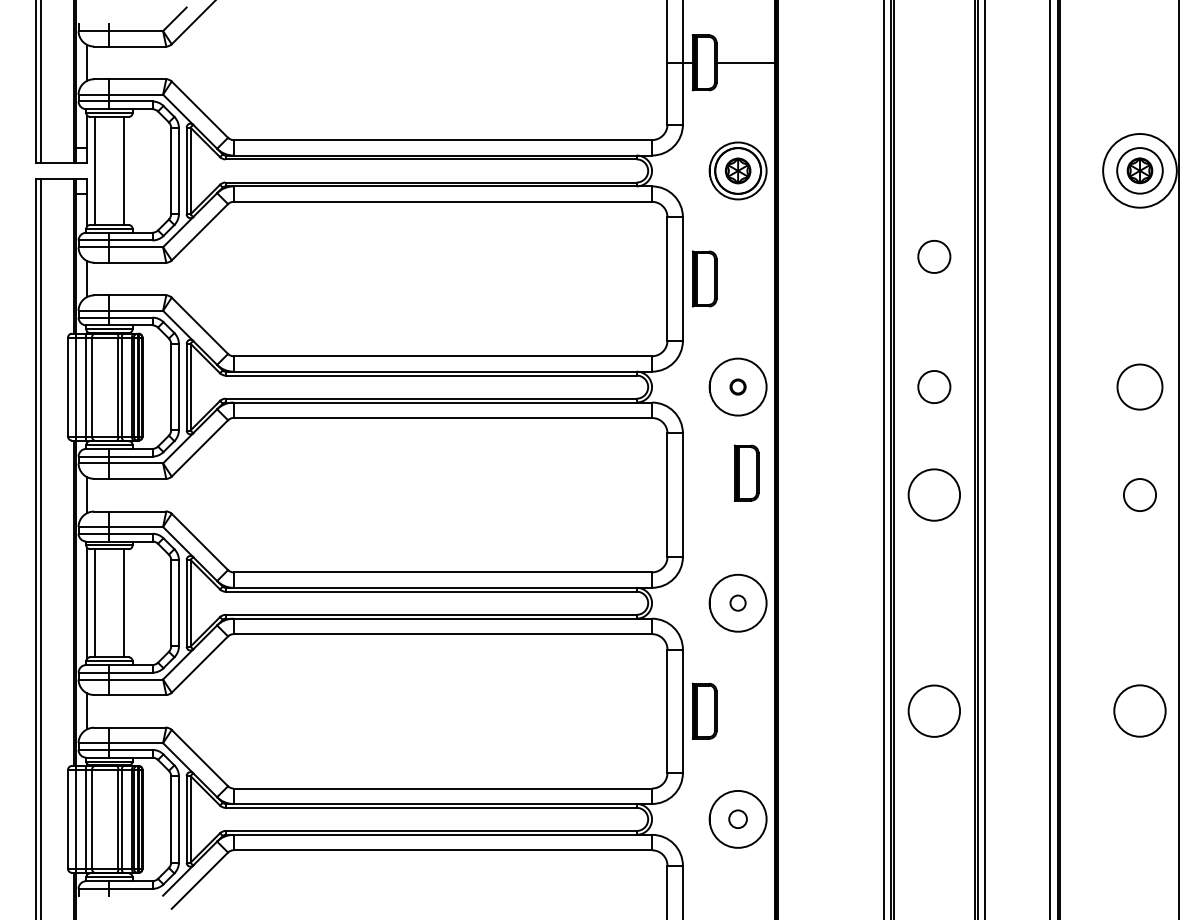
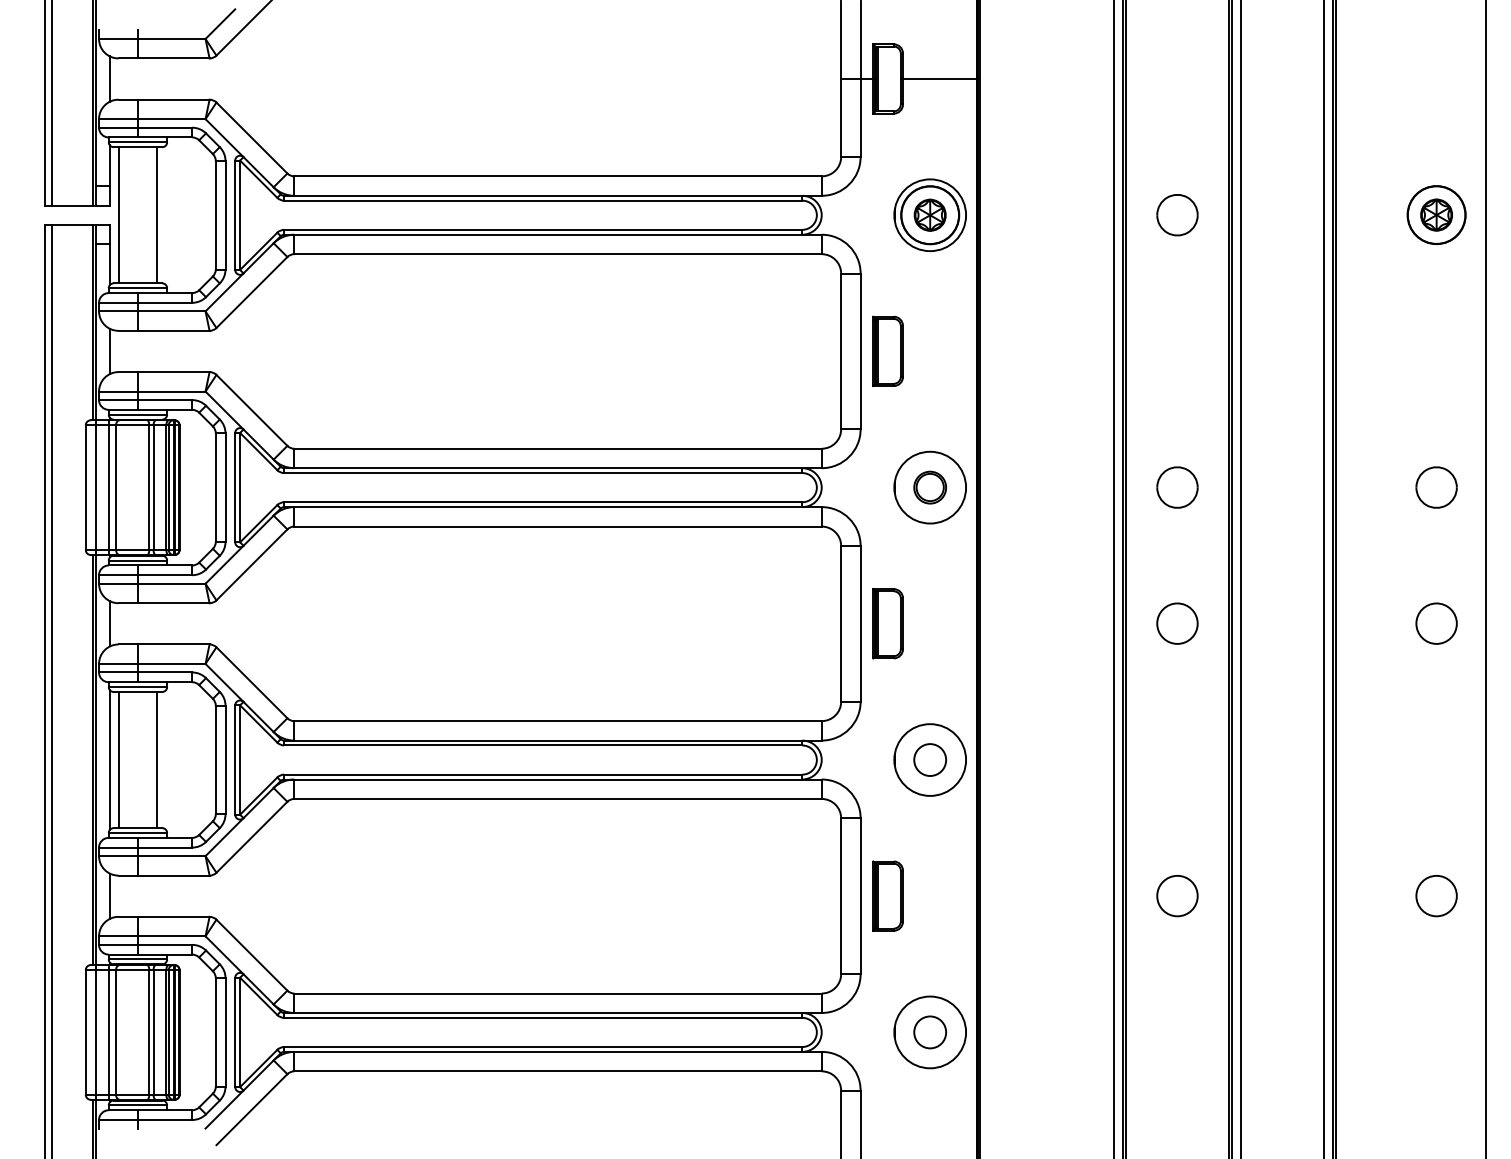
circle: (1139, 170) -> (1436, 214), size x0.62
part: (934, 256) -> (1177, 214), moved
part: (737, 386) -> (929, 486), size x1.67
part: (1139, 386) -> (1436, 486), size x0.71
part: (746, 472) -> (887, 622), moved
circle: (934, 495) -> (1177, 624), size x0.62
circle: (737, 602) -> (929, 759), size x1.67
circle: (934, 711) -> (1177, 896), size x0.62
circle: (1139, 711) -> (1436, 896), size x0.62
circle: (737, 818) -> (929, 1031), size x1.43

